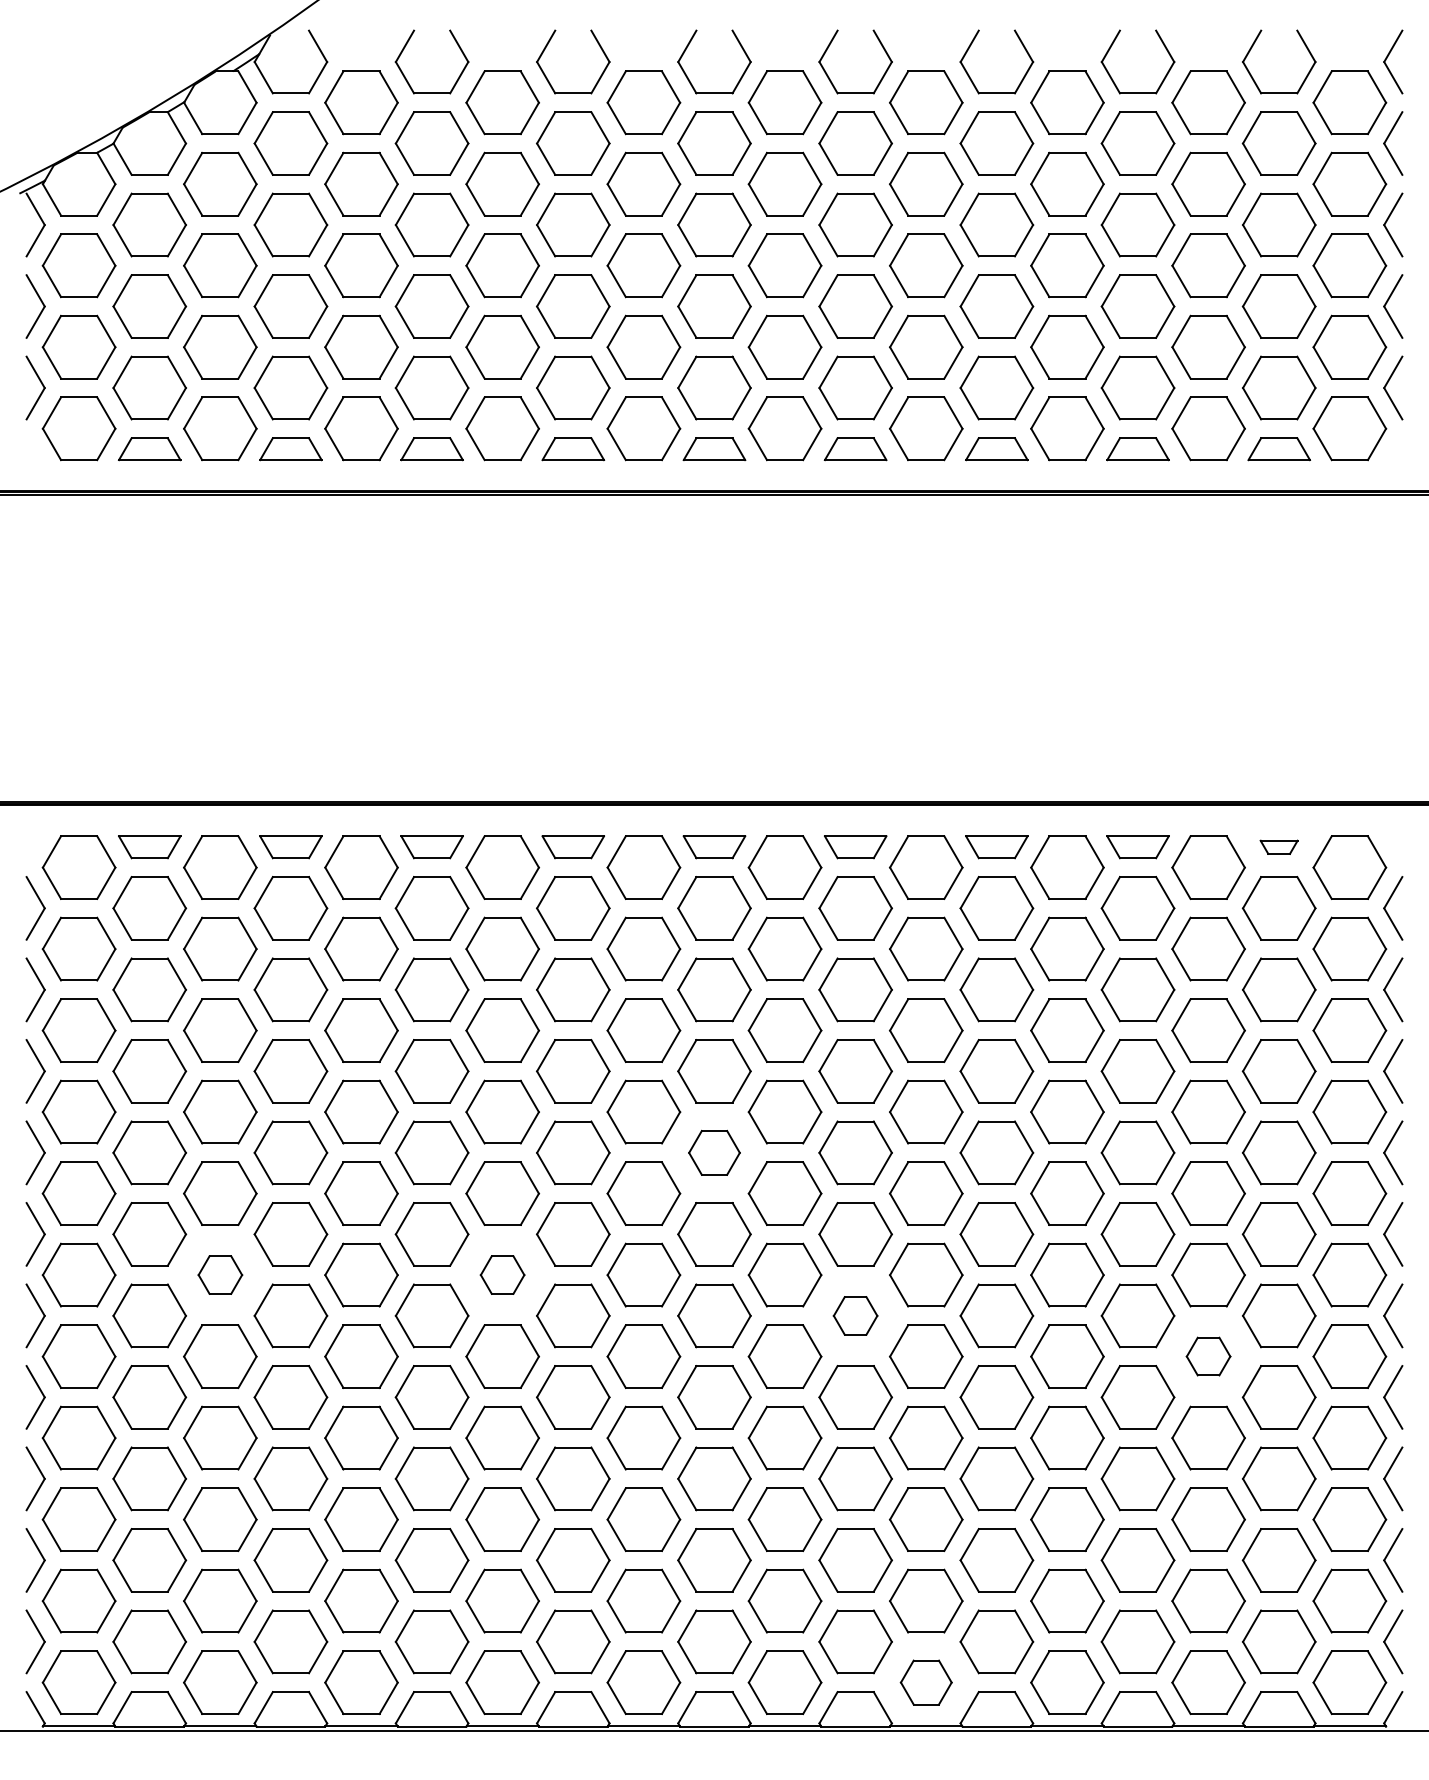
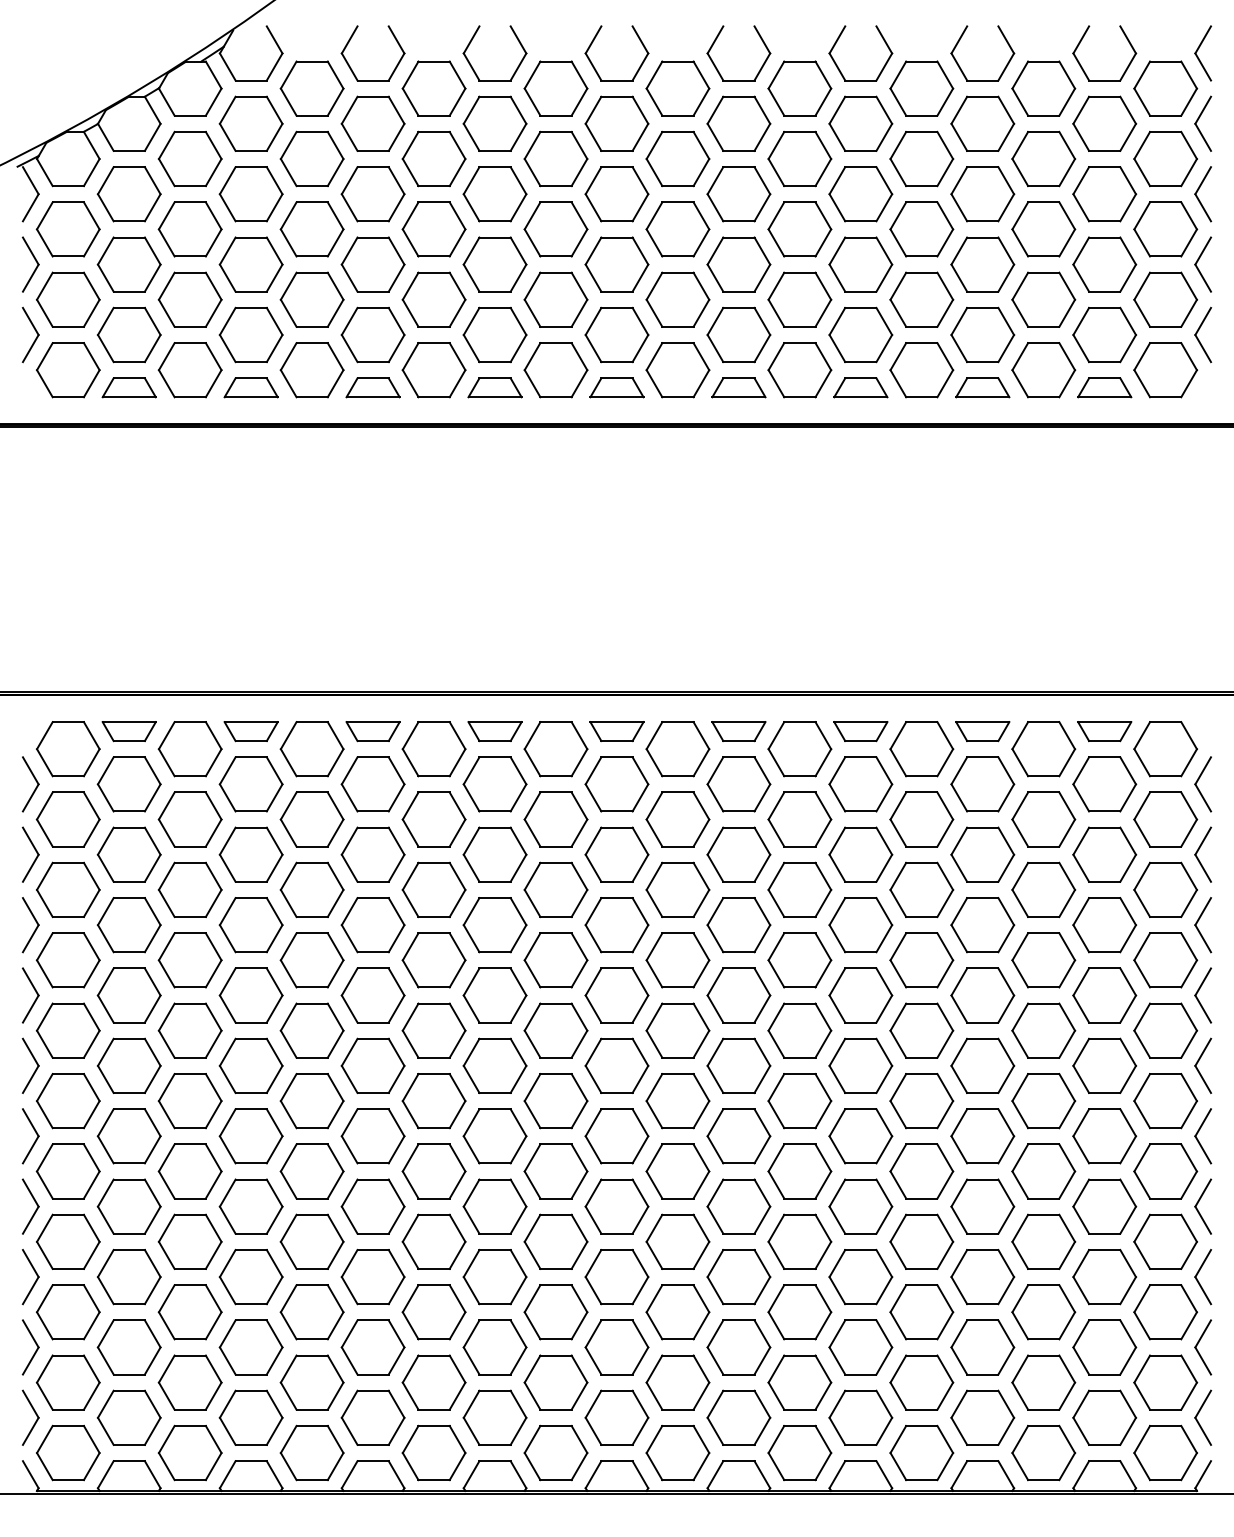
part: (1278, 847) -> (1104, 731), size x1.67
part: (714, 1152) -> (617, 995), size x1.43
part: (220, 1274) -> (190, 1100), size x1.67
part: (502, 1274) -> (433, 1100), size x1.67
part: (855, 1315) -> (738, 1135), size x1.67
part: (1208, 1356) -> (1043, 1171), size x1.67
part: (926, 1682) -> (800, 1452), size x1.43

